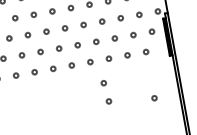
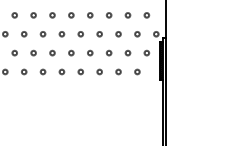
circle: (103, 82) -> (90, 94), removed
circle: (154, 97) -> (137, 118), removed
circle: (108, 101) -> (91, 113), removed

